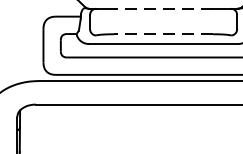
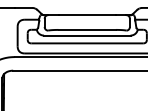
line: (163, 9) -> (87, 15), dashed -> solid
line: (163, 33) -> (87, 29), dashed -> solid

